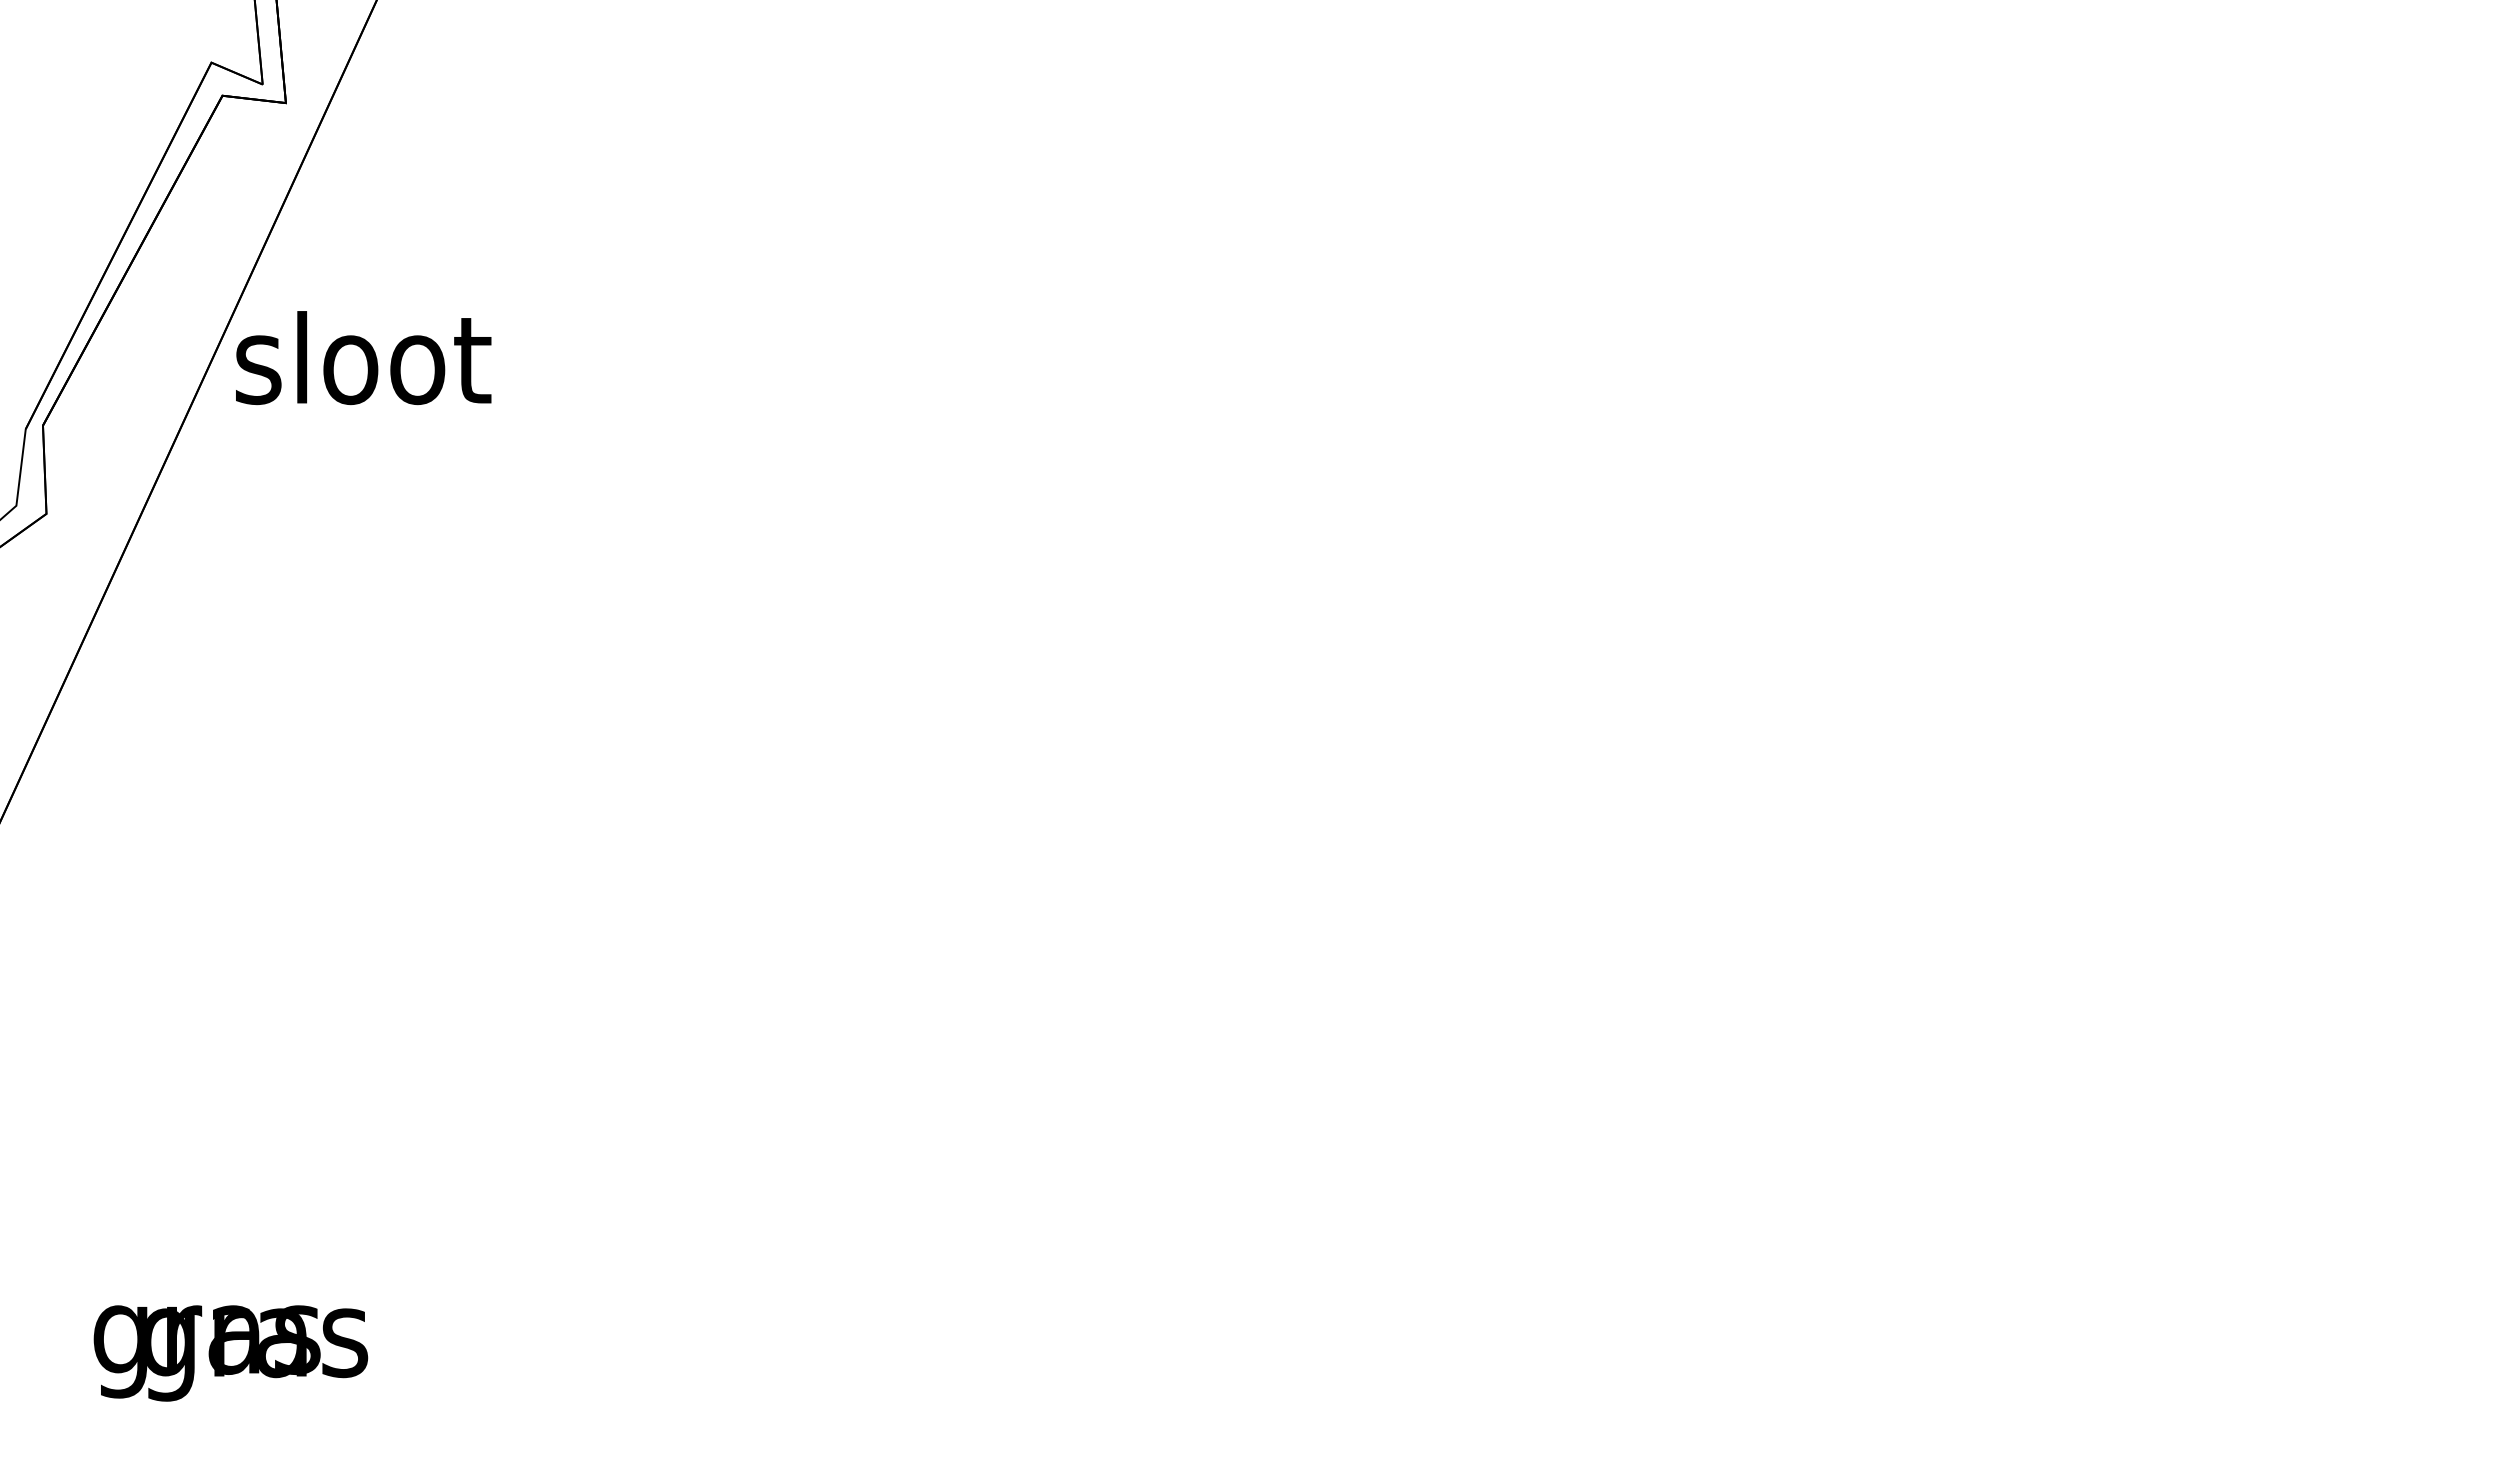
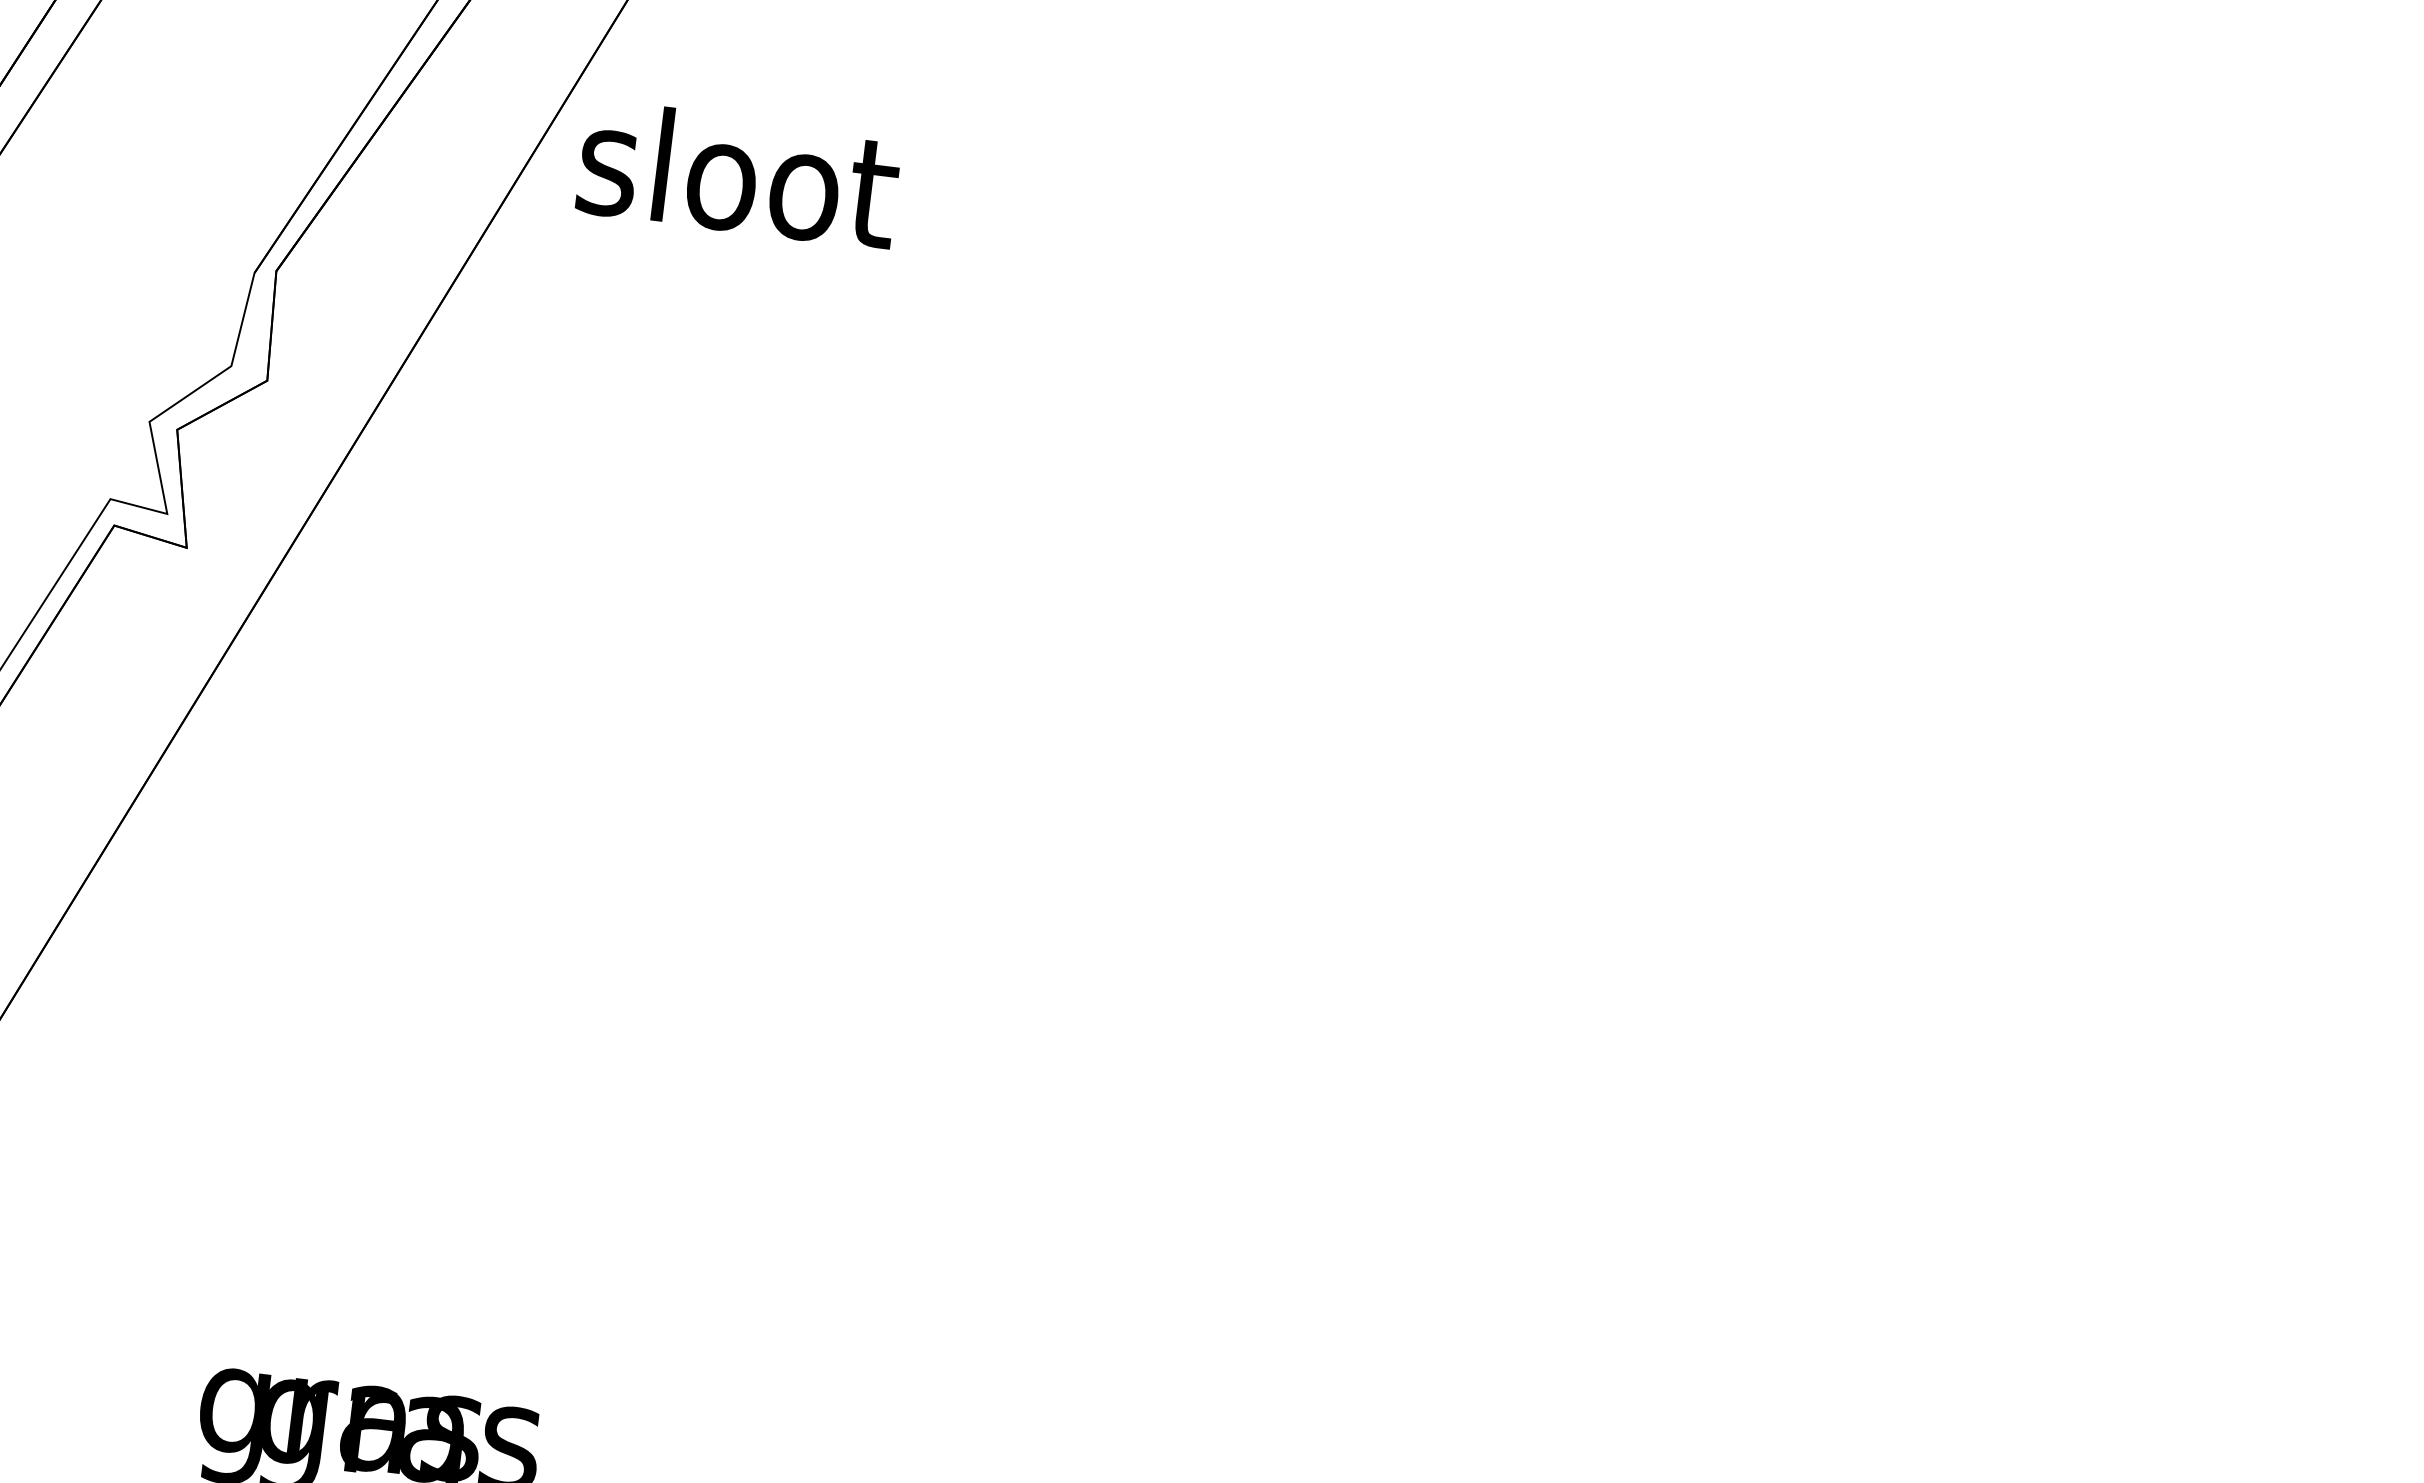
text: (363, 358) -> (738, 174), moved

